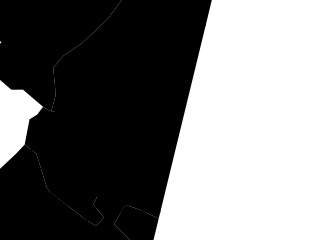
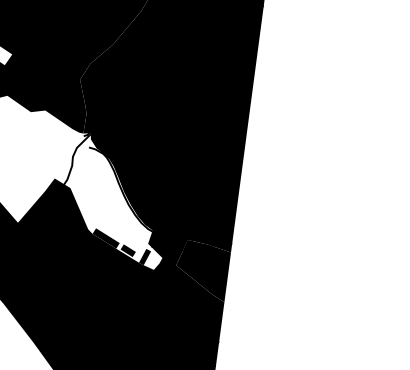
fill: (65, 165) -> (108, 199), removed

